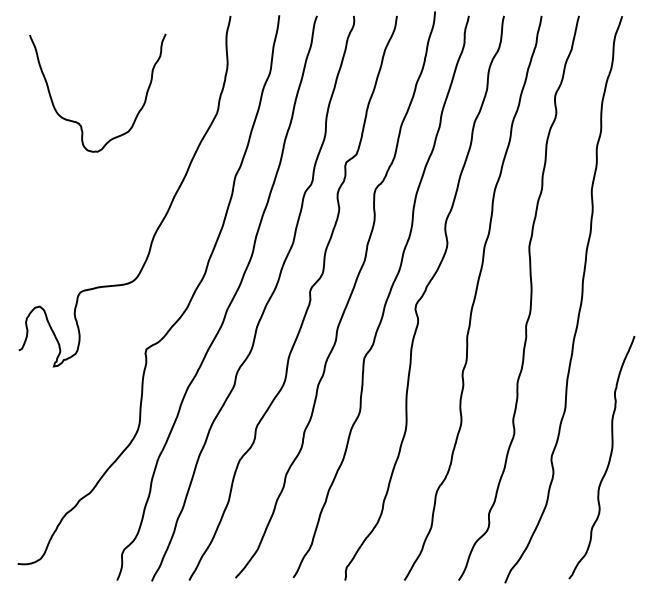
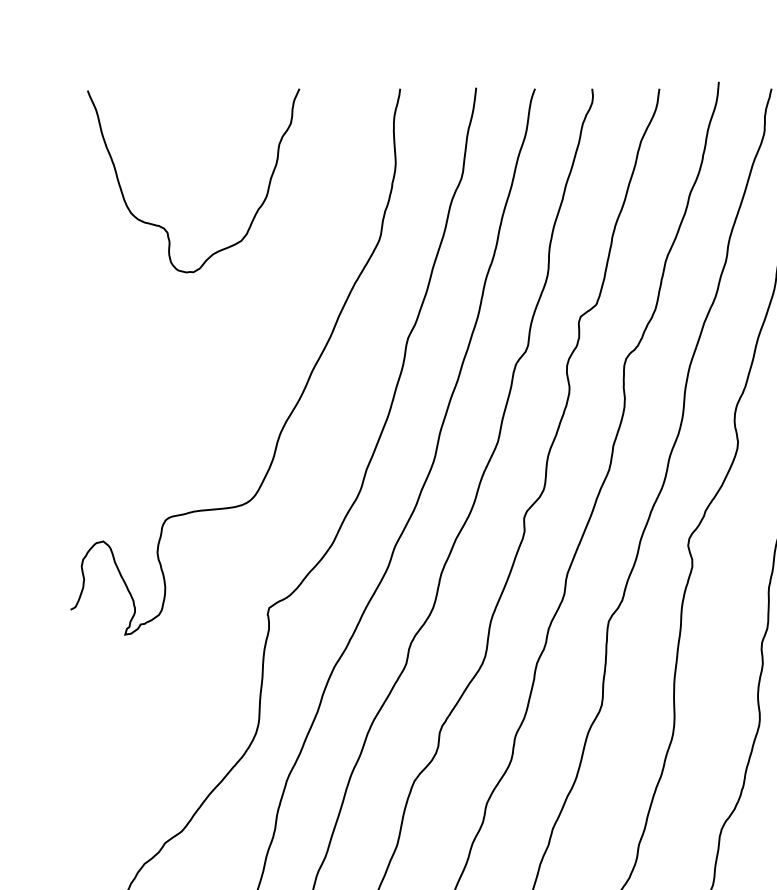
curve: (78, 122) -> (163, 226), moved

